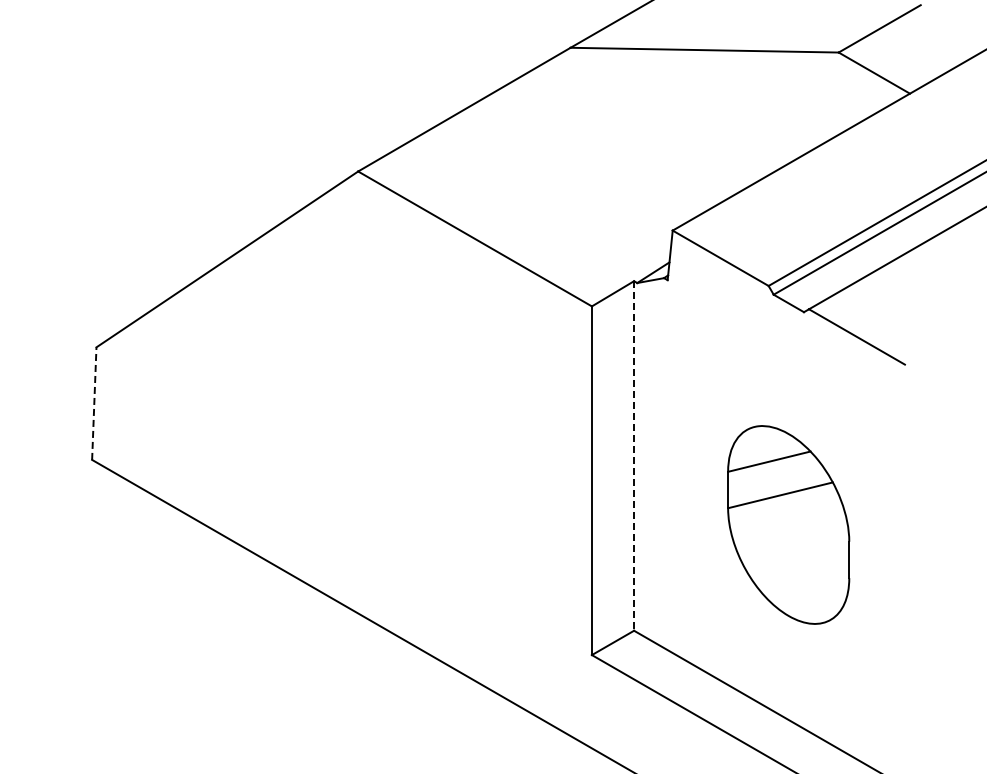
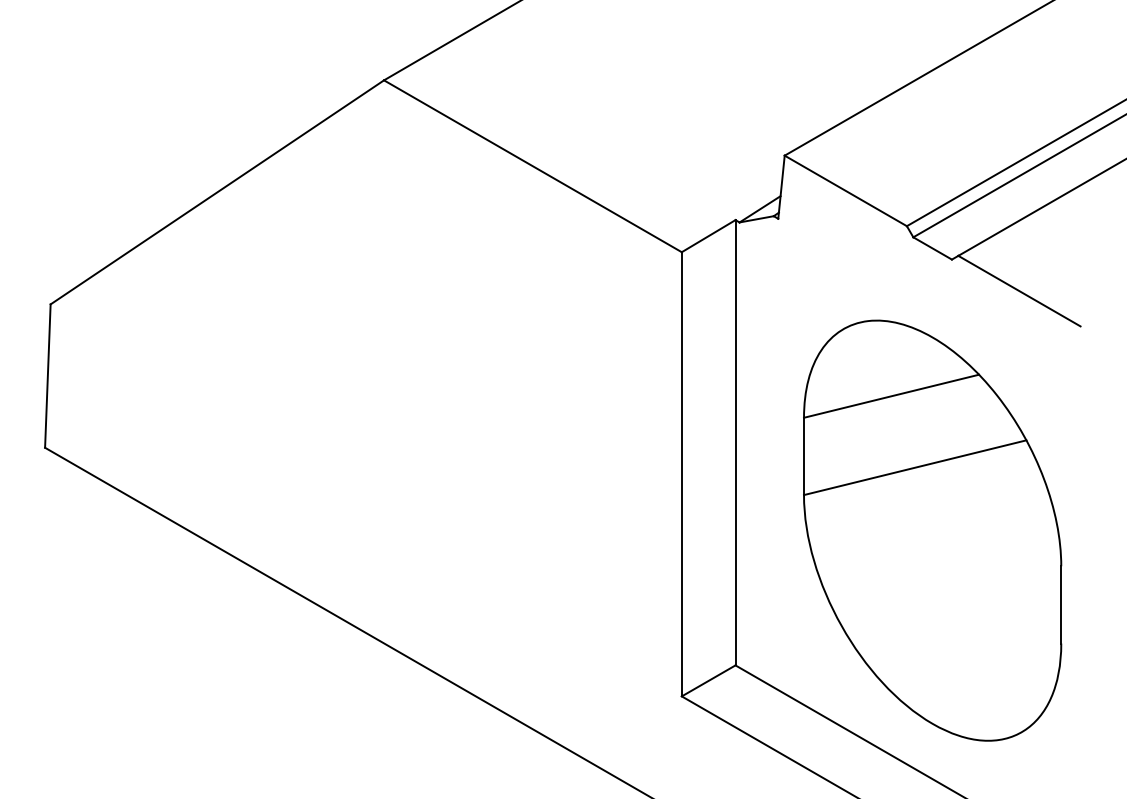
line: (94, 403) -> (48, 375), dashed -> solid
line: (634, 455) -> (736, 442), dashed -> solid
part: (788, 524) -> (932, 530), size x1.67

